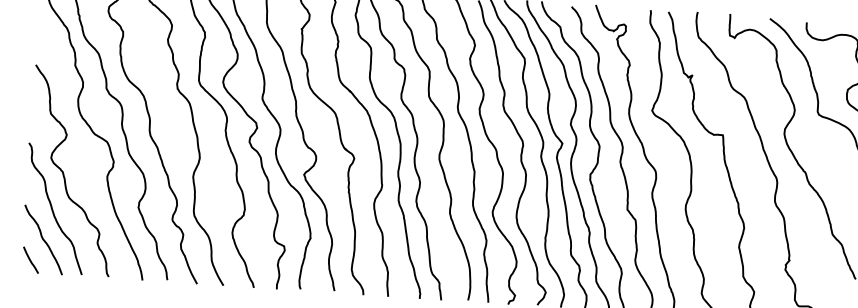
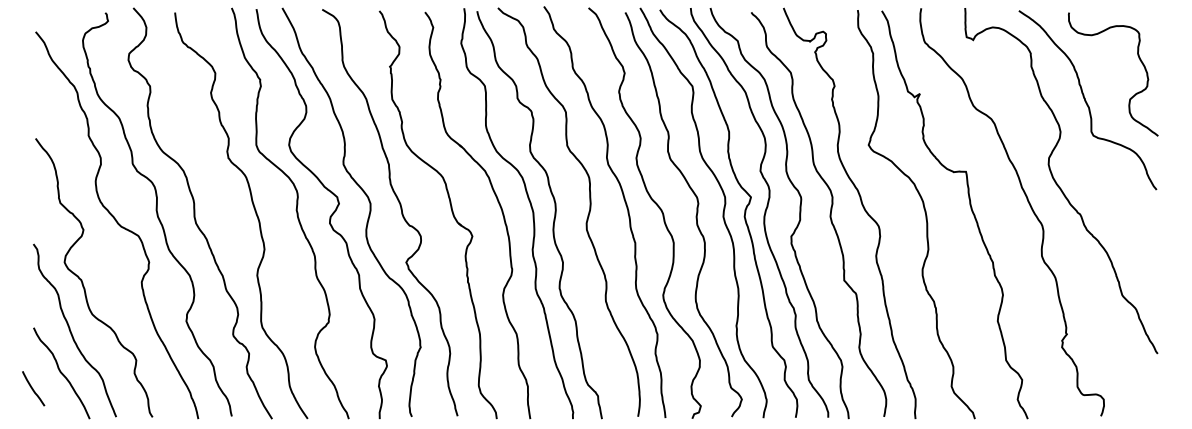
curve: (30, 260) -> (33, 388), moved

